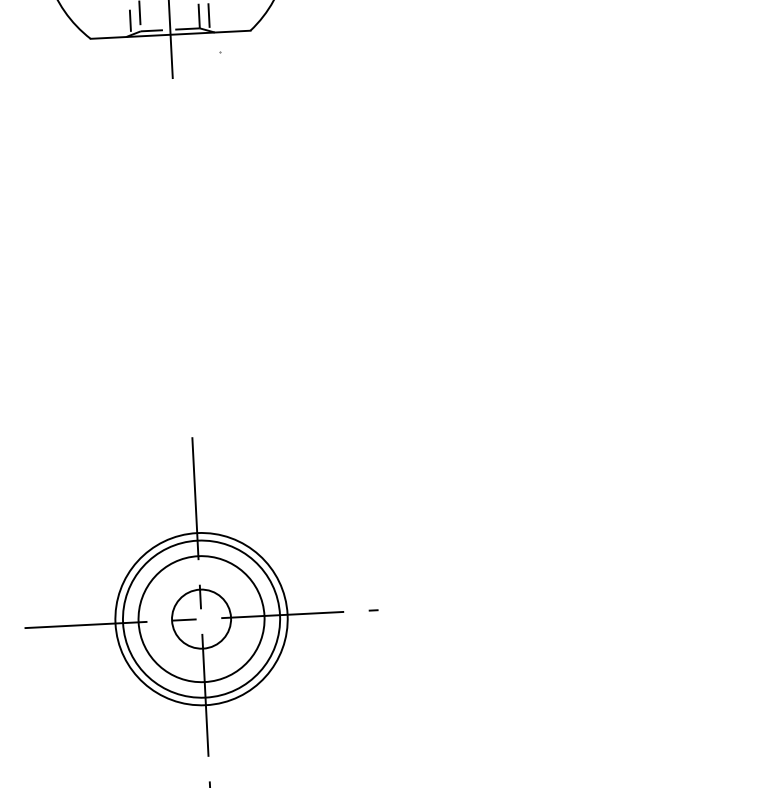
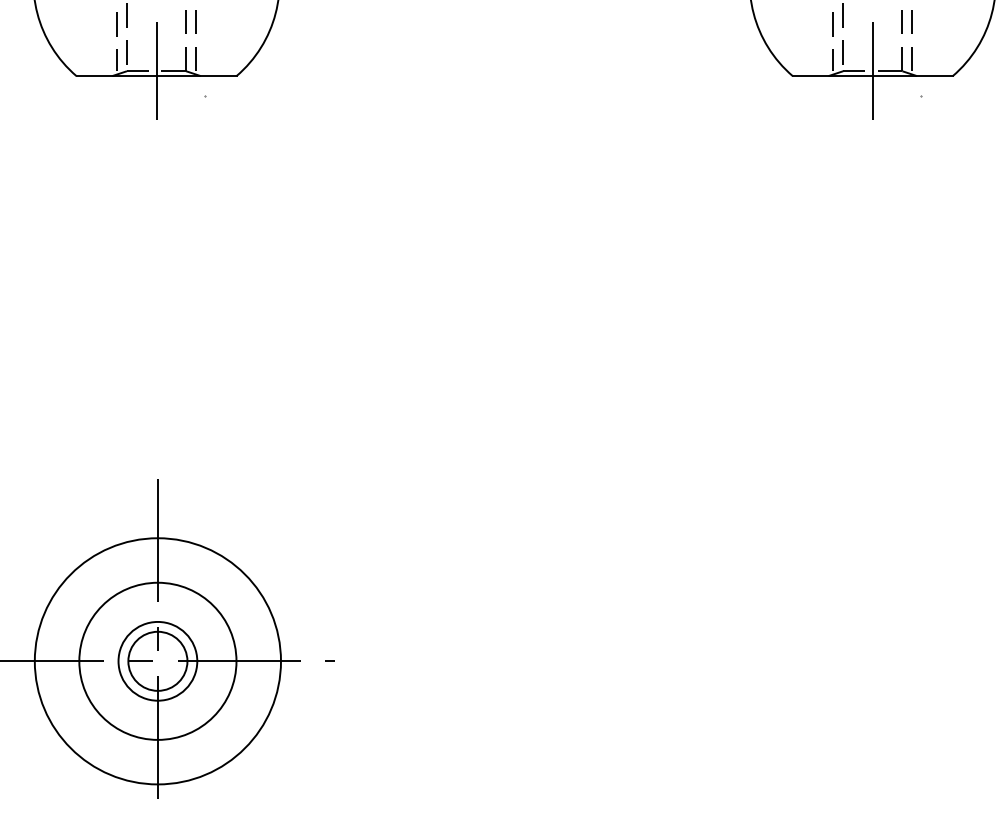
circle: (201, 618) -> (157, 660), size x0.62
circle: (201, 619) -> (157, 661), size x1.43

